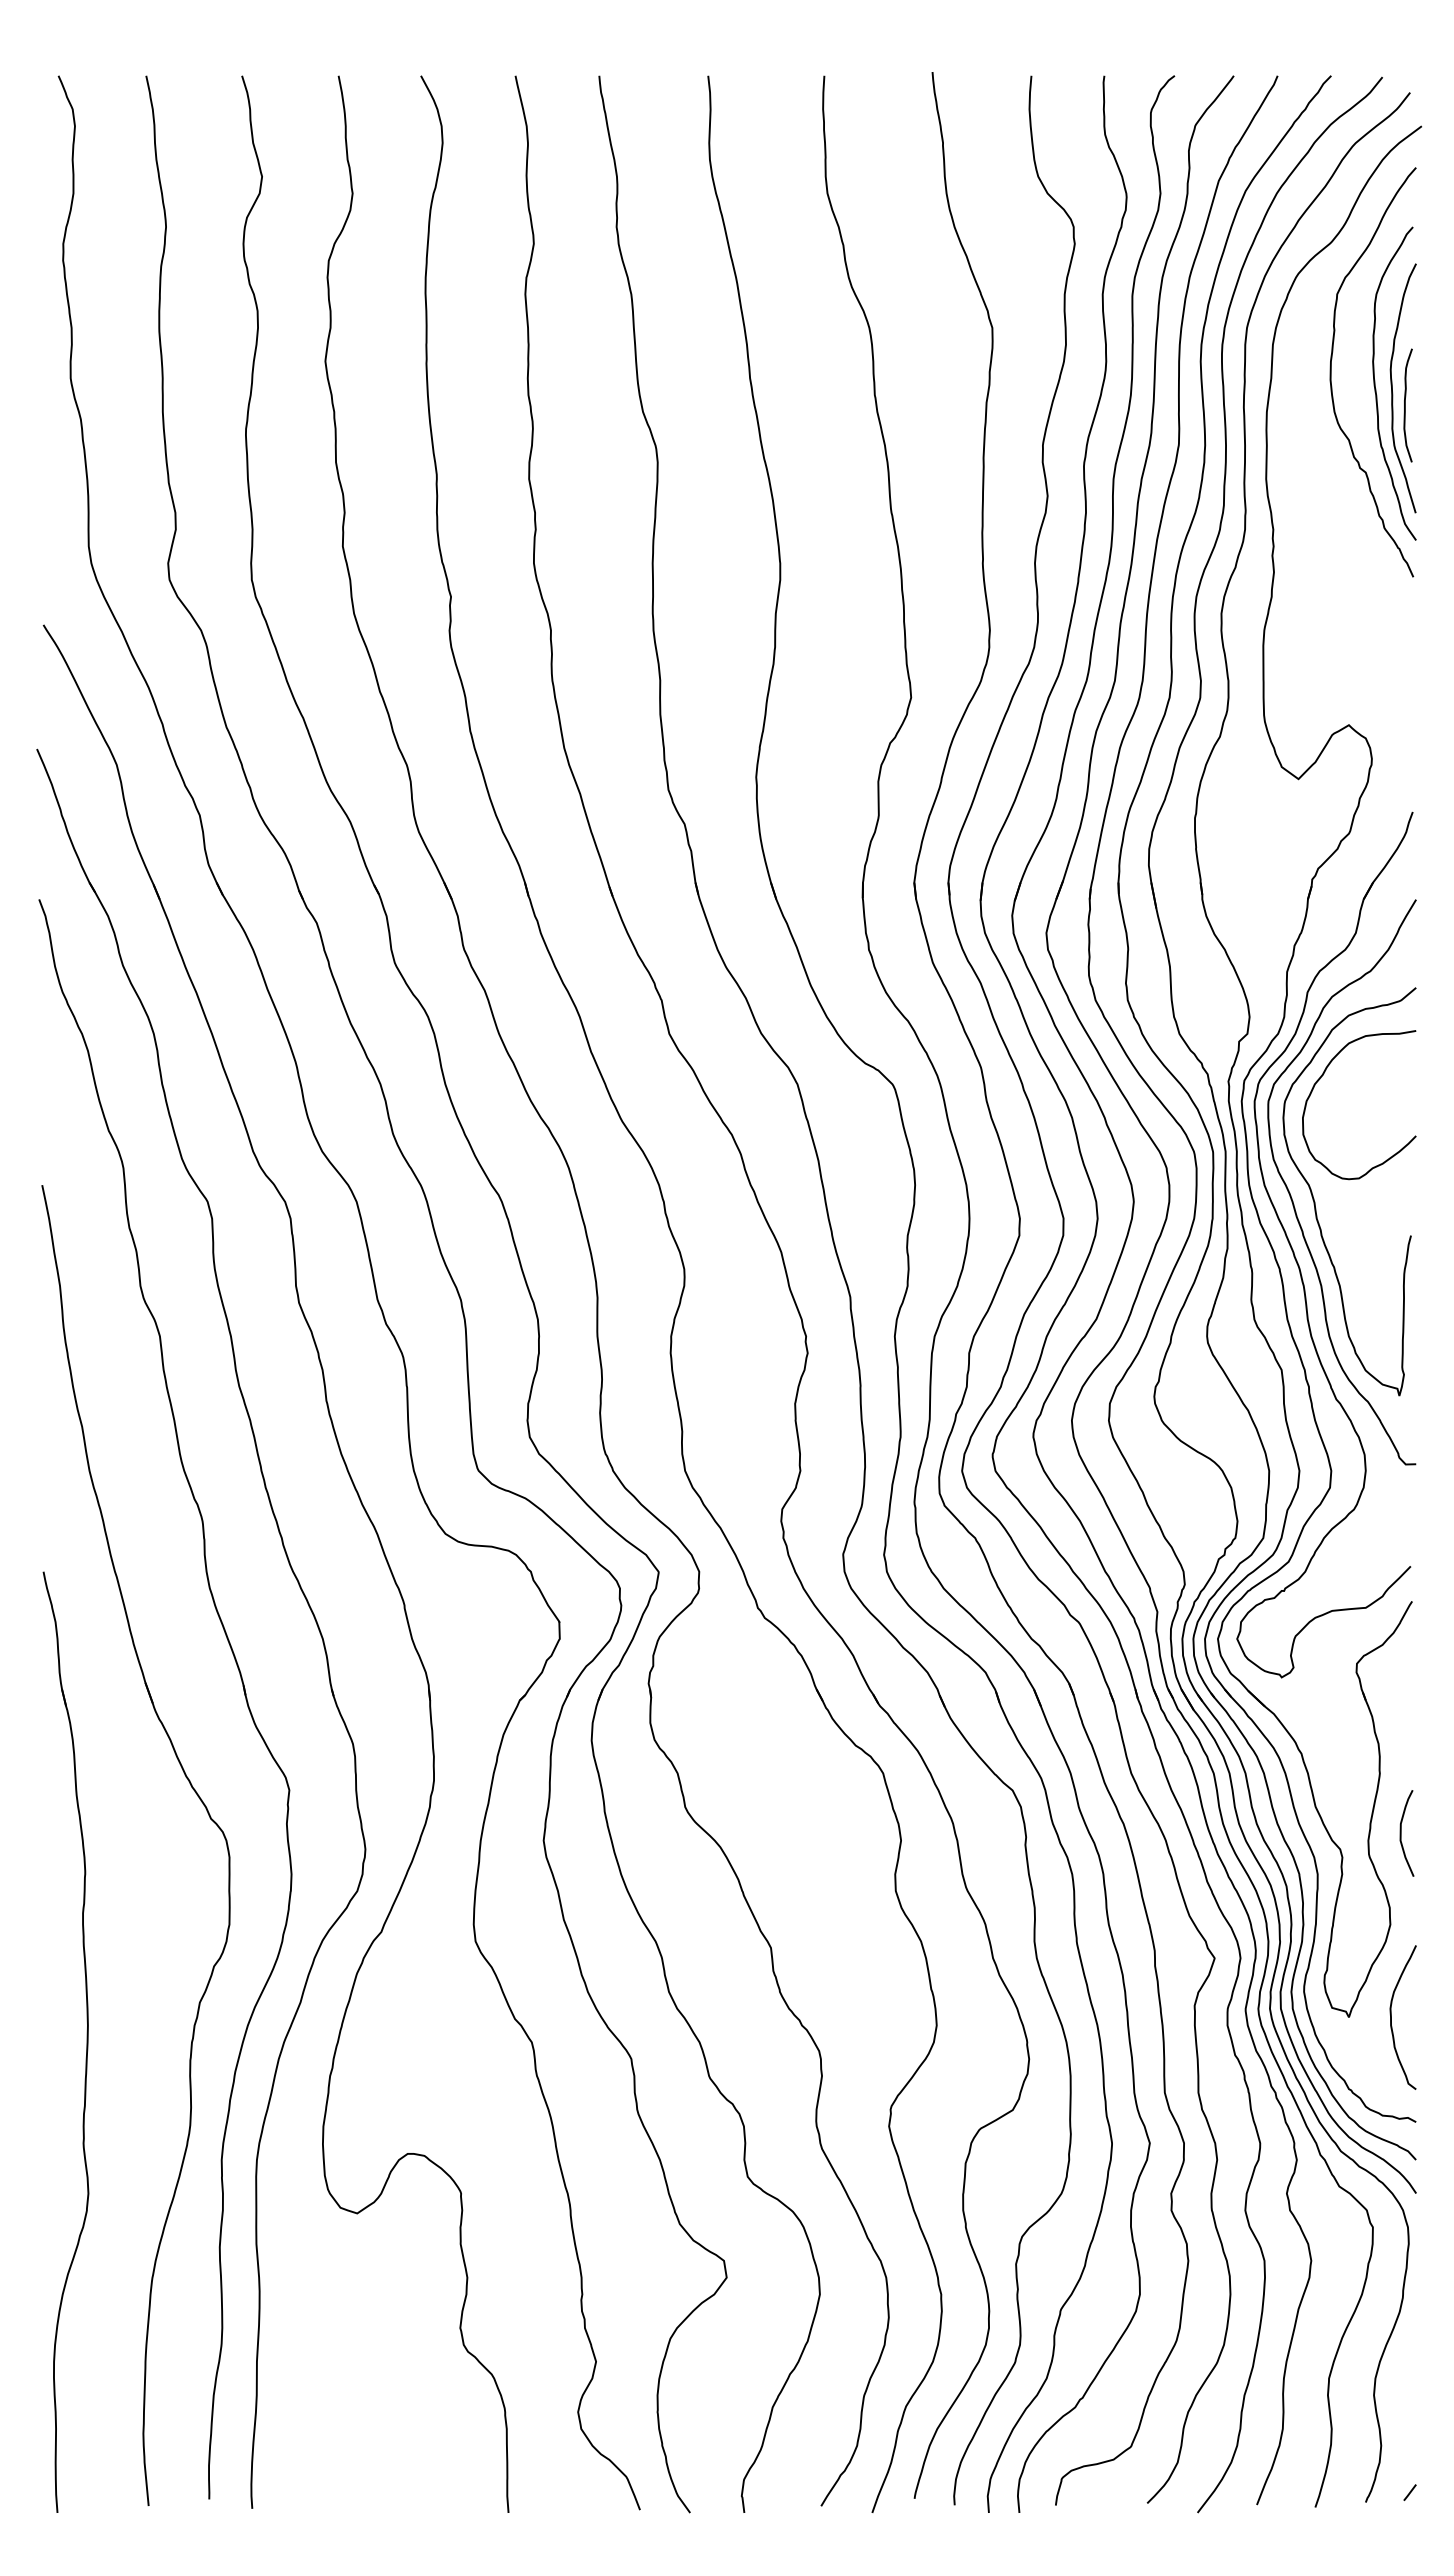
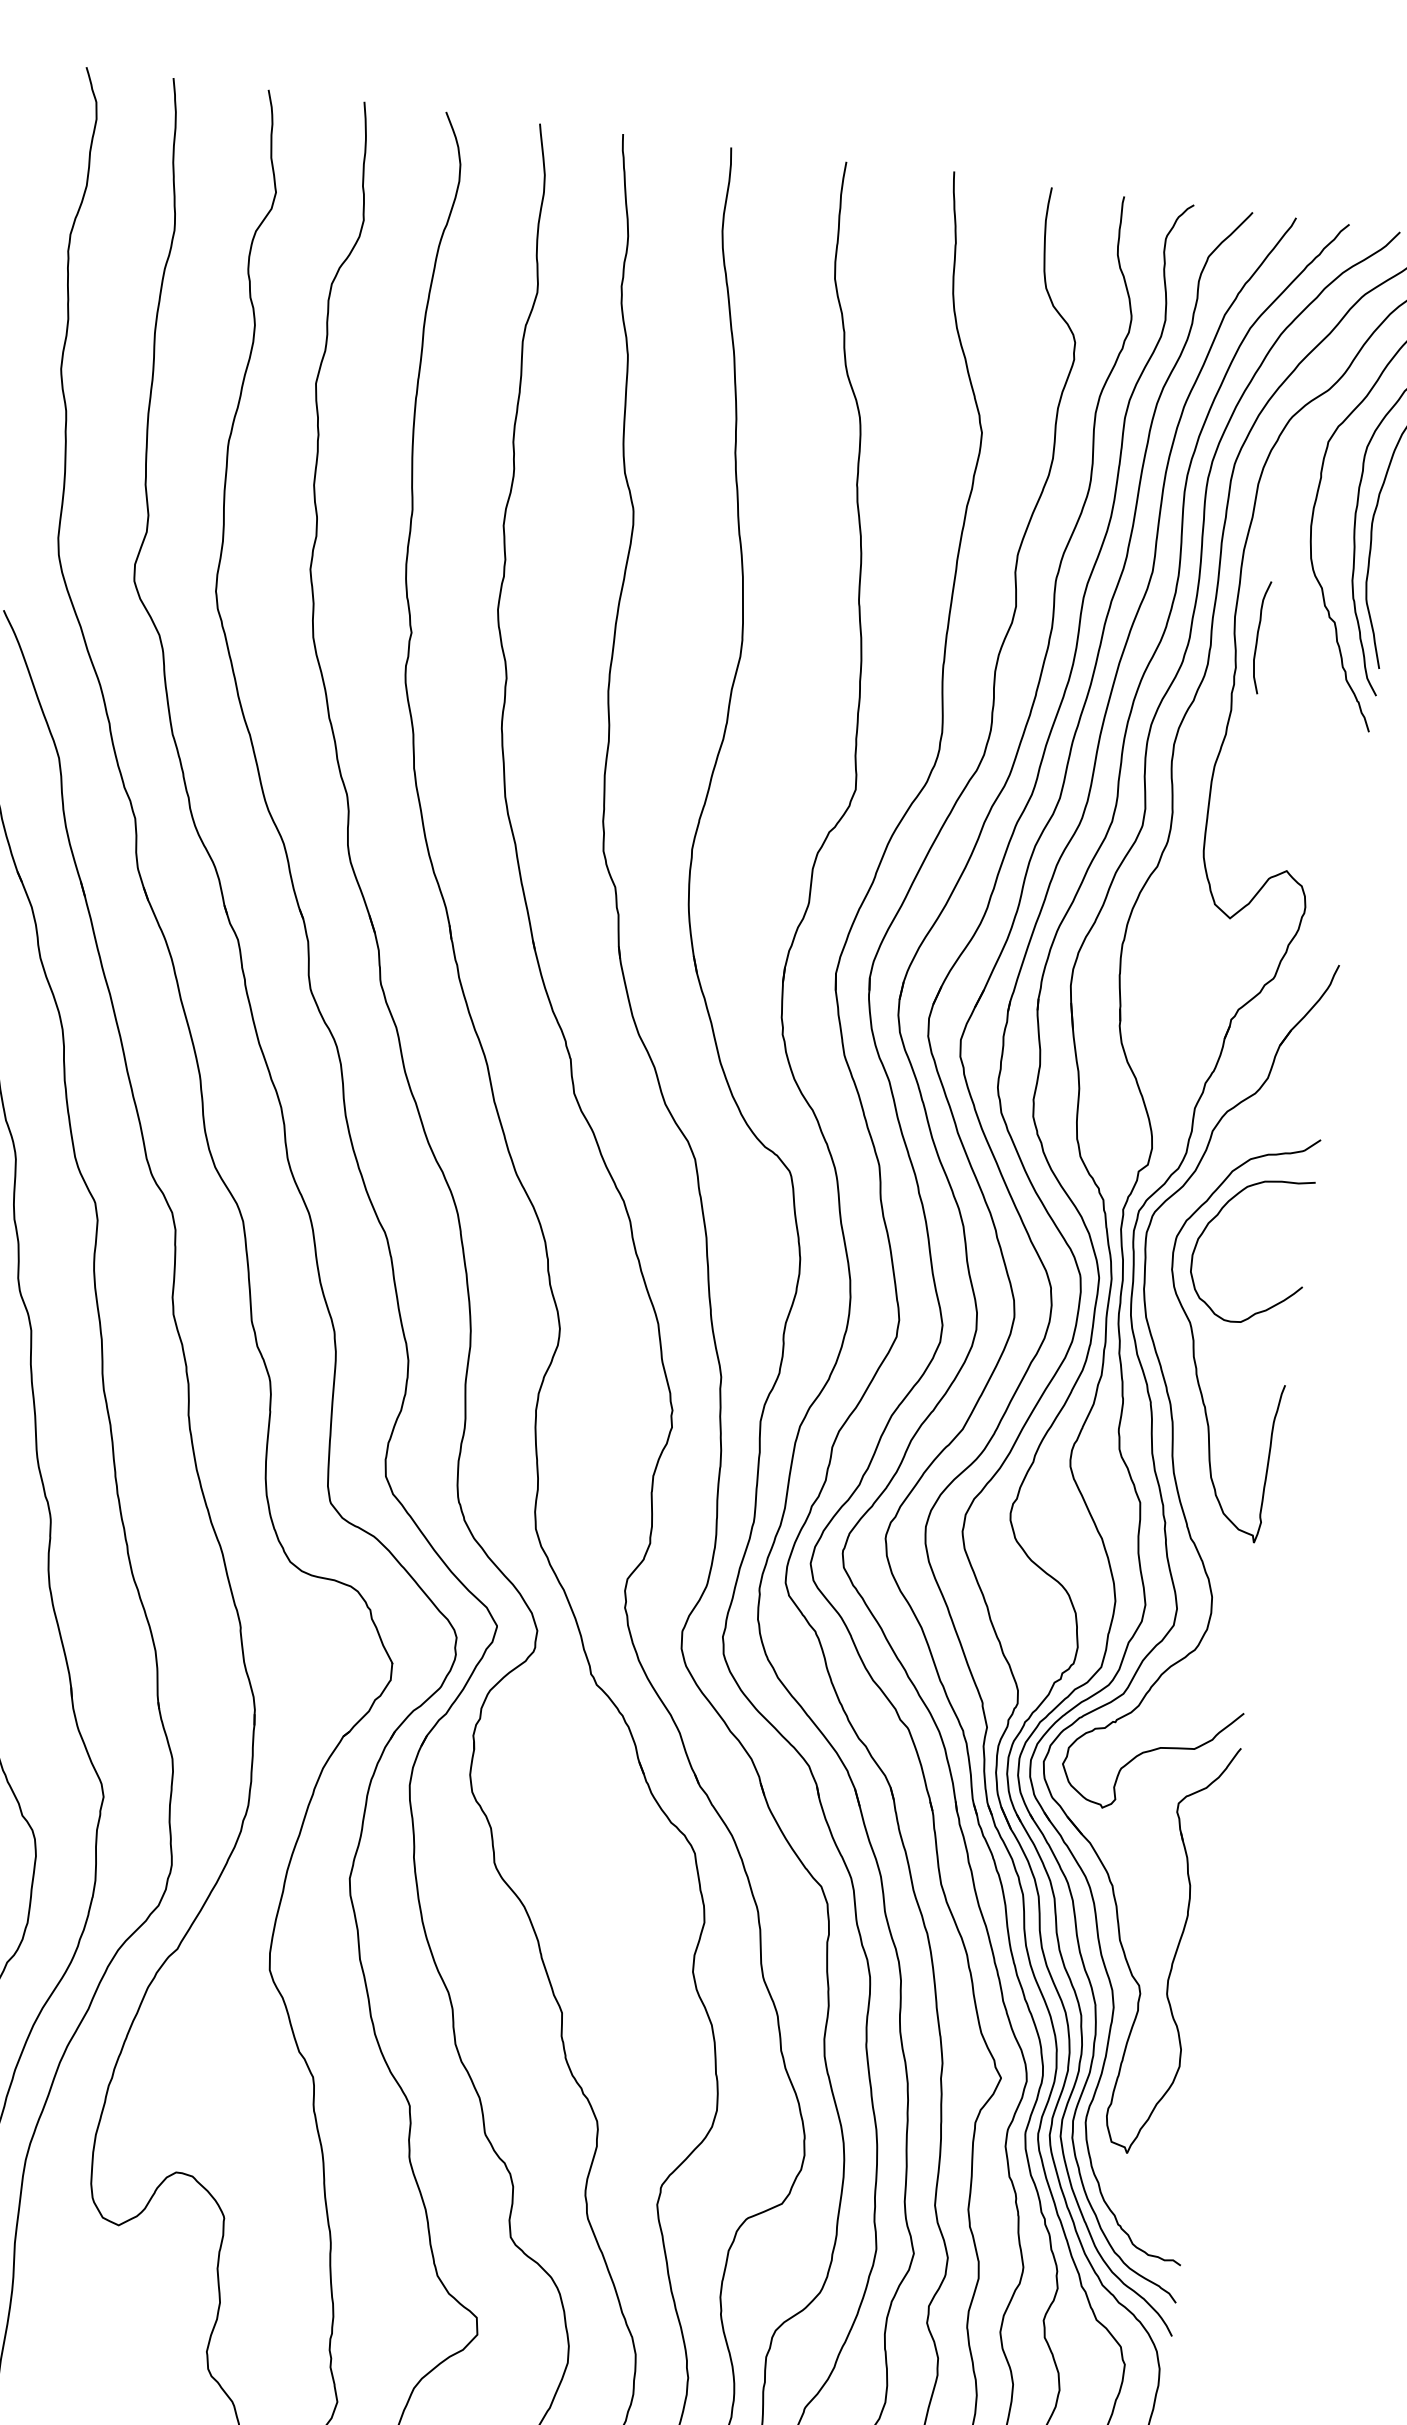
curve: (1405, 405) -> (1258, 637), moved
curve: (1292, 1198) -> (1172, 1333), removed
curve: (1401, 1833) -> (1201, 1977), removed
curve: (1391, 2017) -> (1169, 2158), removed

